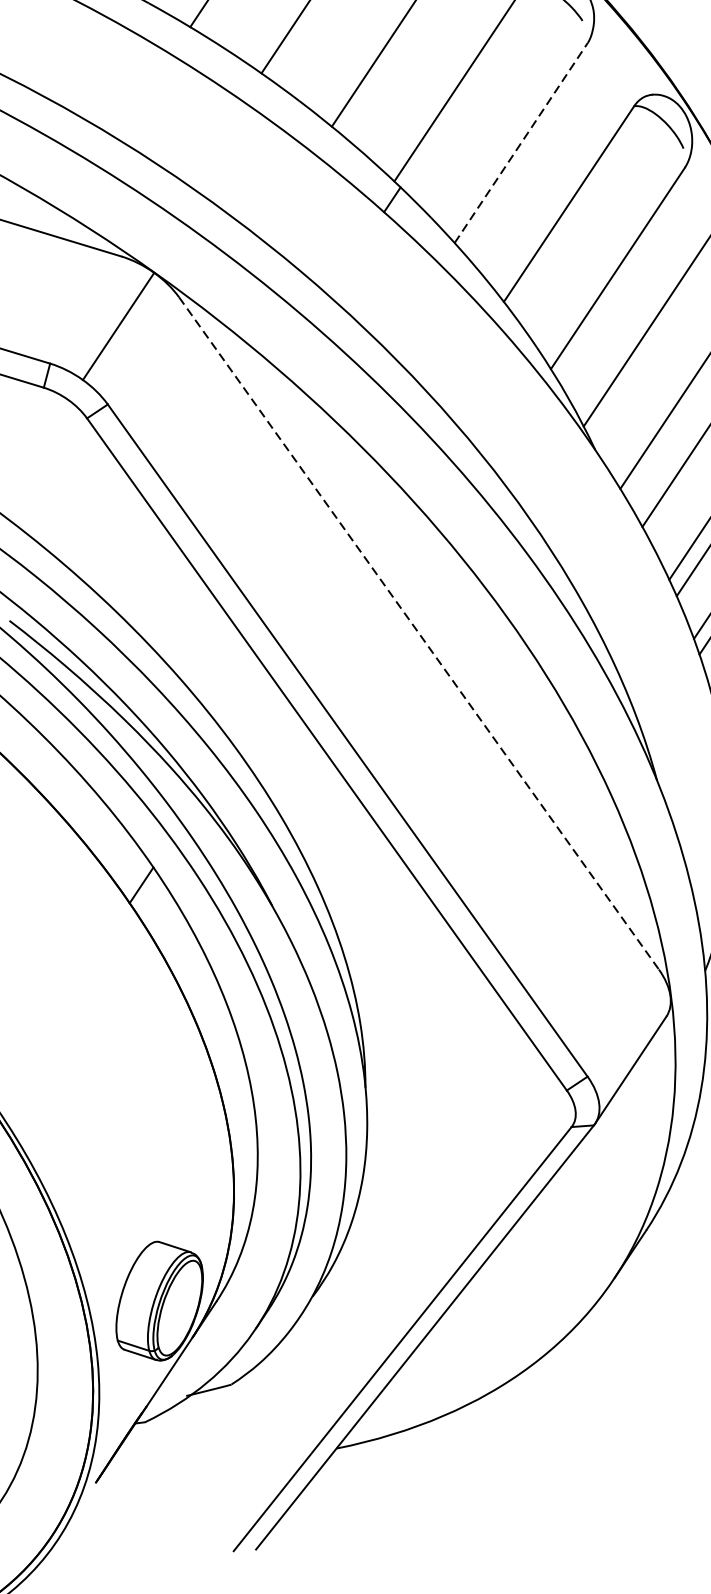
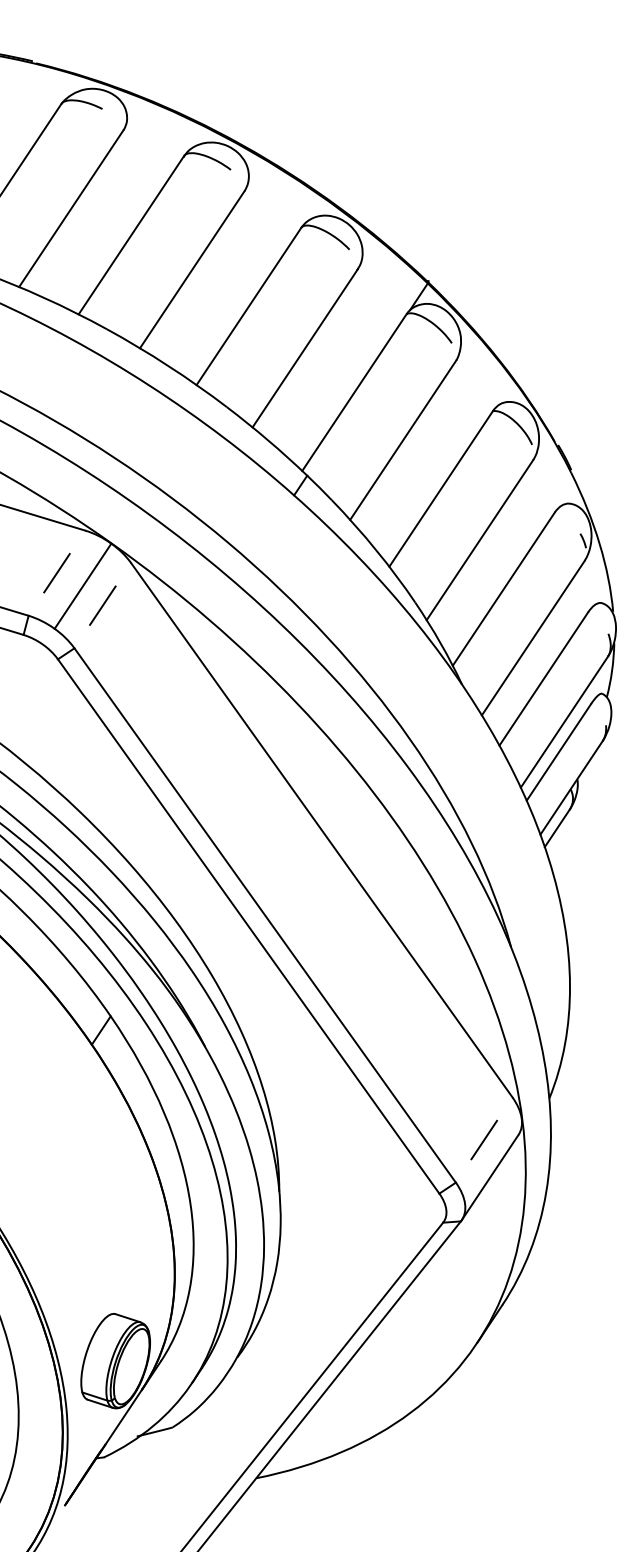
line: (521, 143) -> (403, 440), dashed -> solid
line: (85, 310) -> (56, 573), added
line: (143, 350) -> (102, 605), added
line: (419, 633) -> (322, 830), dashed -> solid
line: (623, 1022) -> (484, 1139), added

